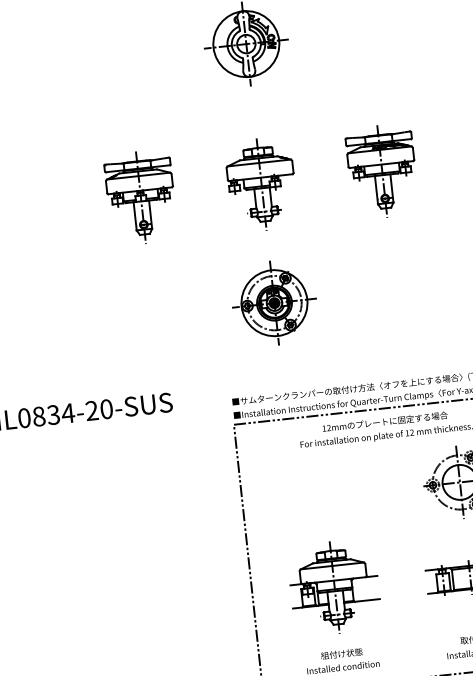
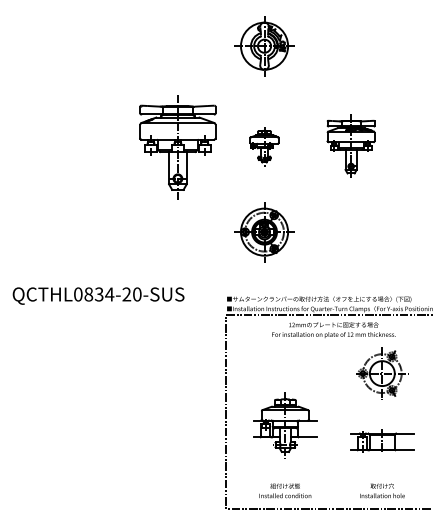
part: (261, 182) -> (264, 145), size x0.6
part: (140, 195) -> (177, 145), size x1.6
part: (334, 587) -> (285, 425), moved

